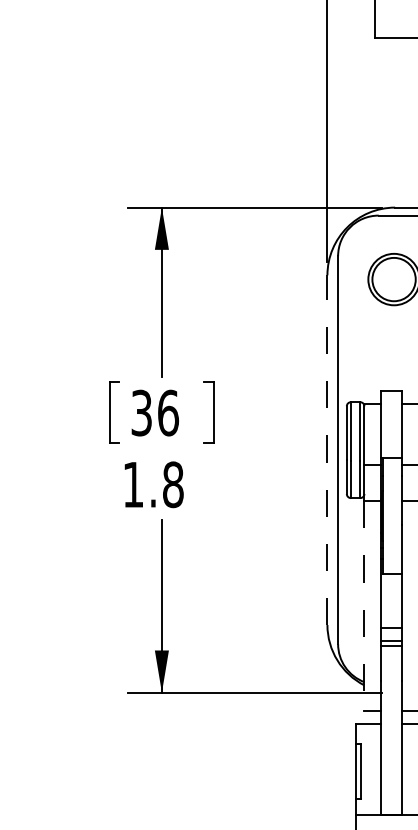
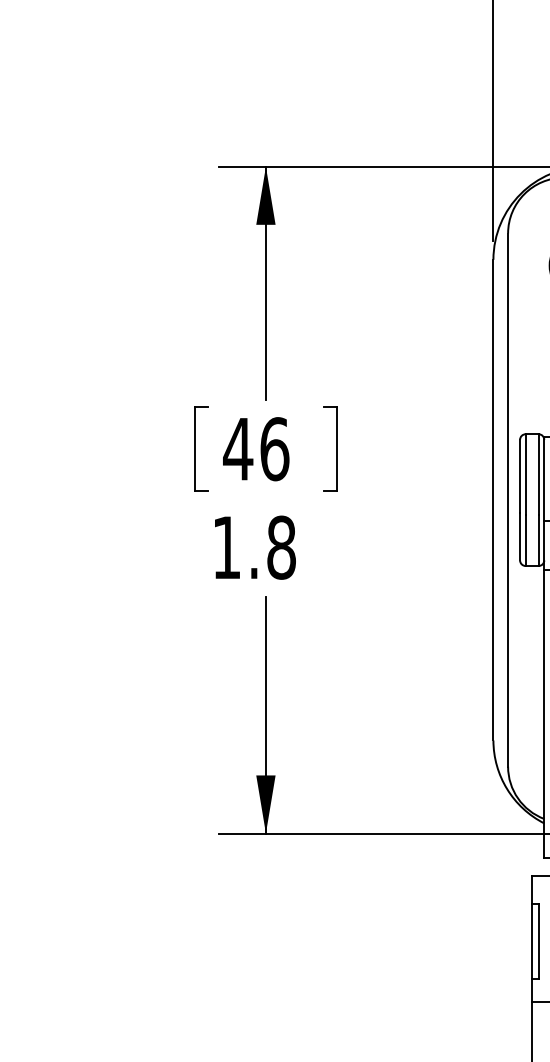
text: (141, 412) -> (237, 448), 36 -> 46
line: (327, 450) -> (493, 500), dashed -> solid
line: (364, 605) -> (544, 713), dashed -> solid

